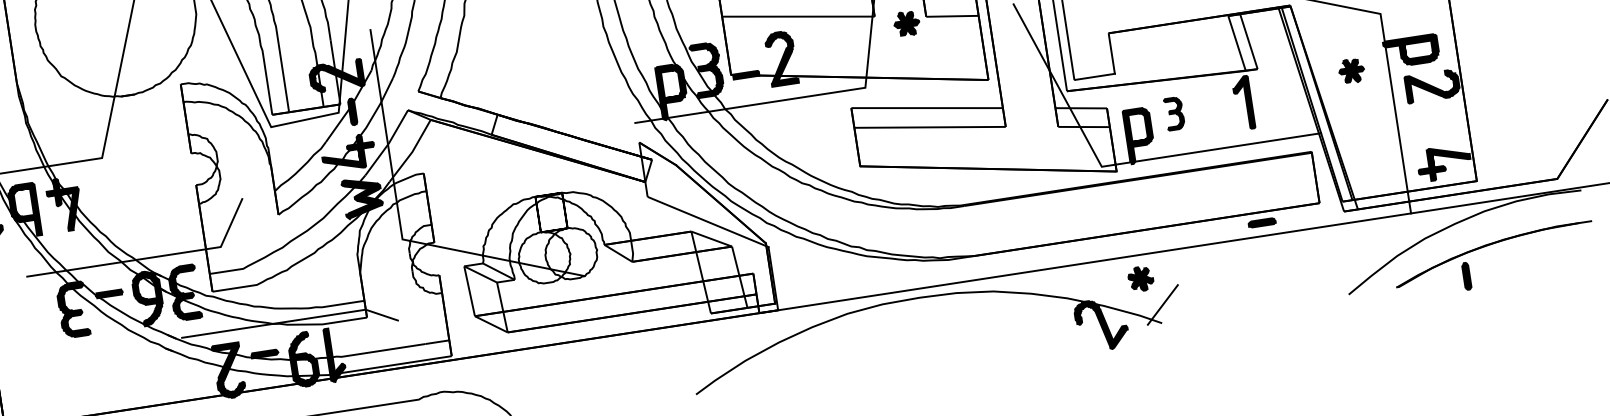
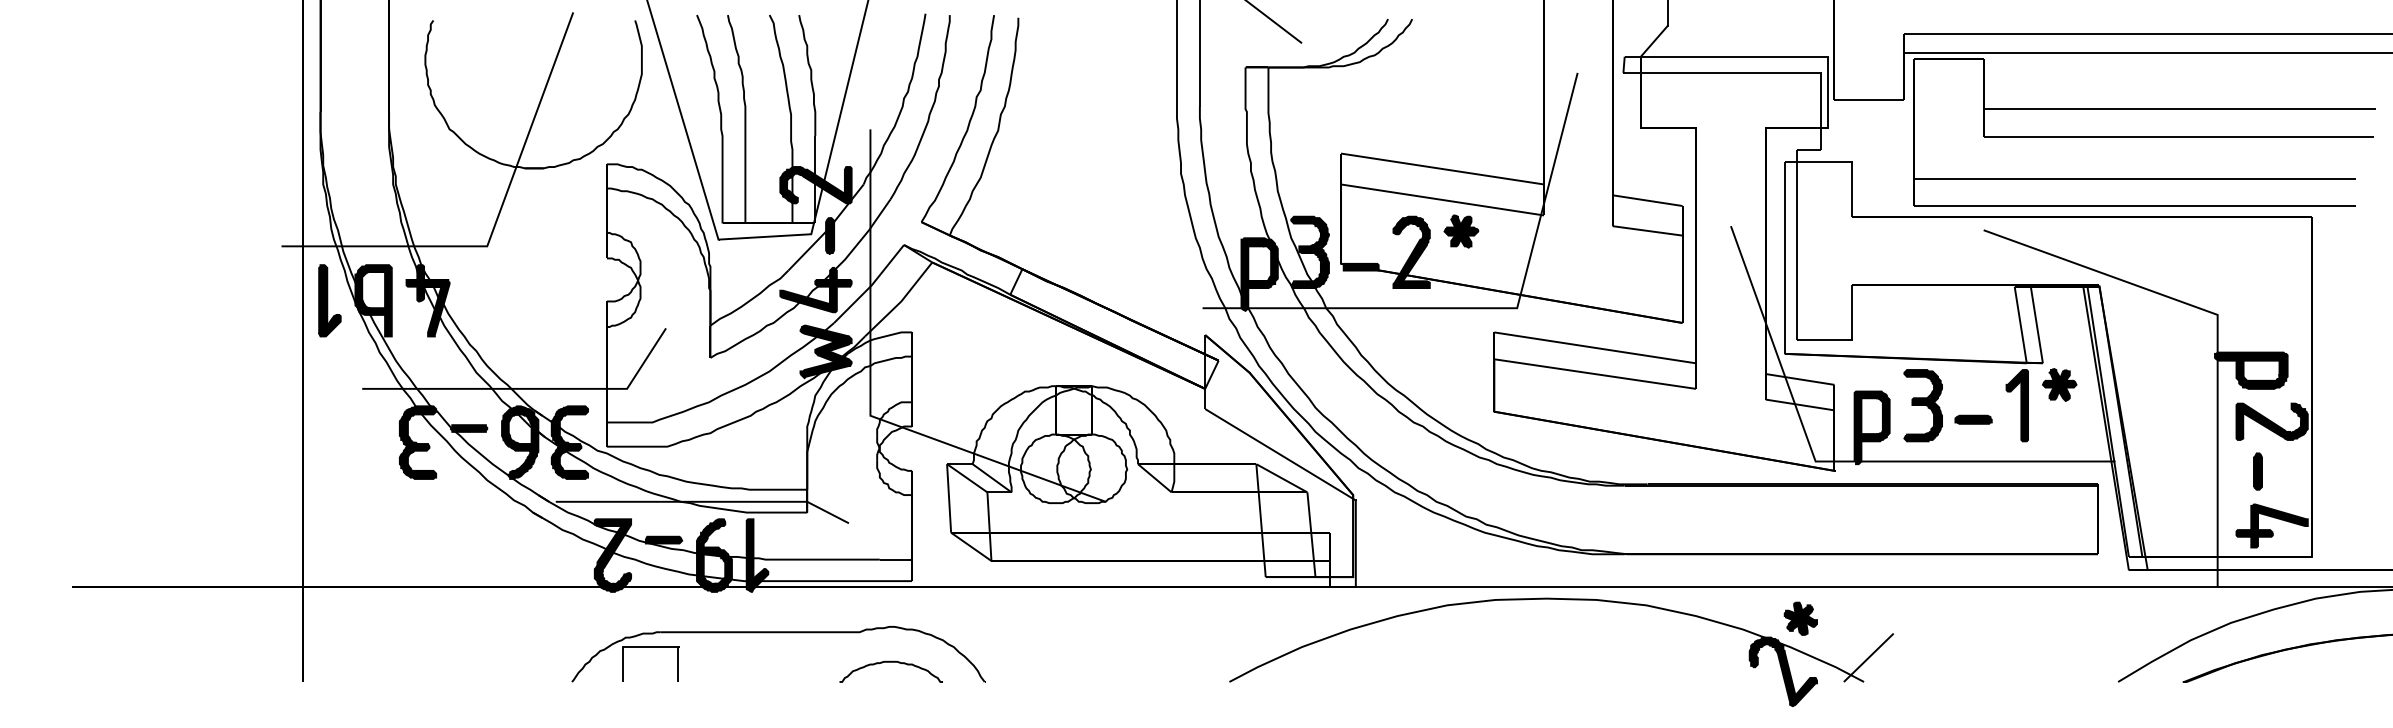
part: (906, 23) -> (1461, 231), moved
part: (1351, 70) -> (2059, 384), moved
part: (1173, 113) -> (1922, 405), size x1.67
part: (1262, 222) -> (1973, 419), moved
part: (1466, 276) -> (2257, 471), moved
part: (1140, 278) -> (1800, 618), moved

